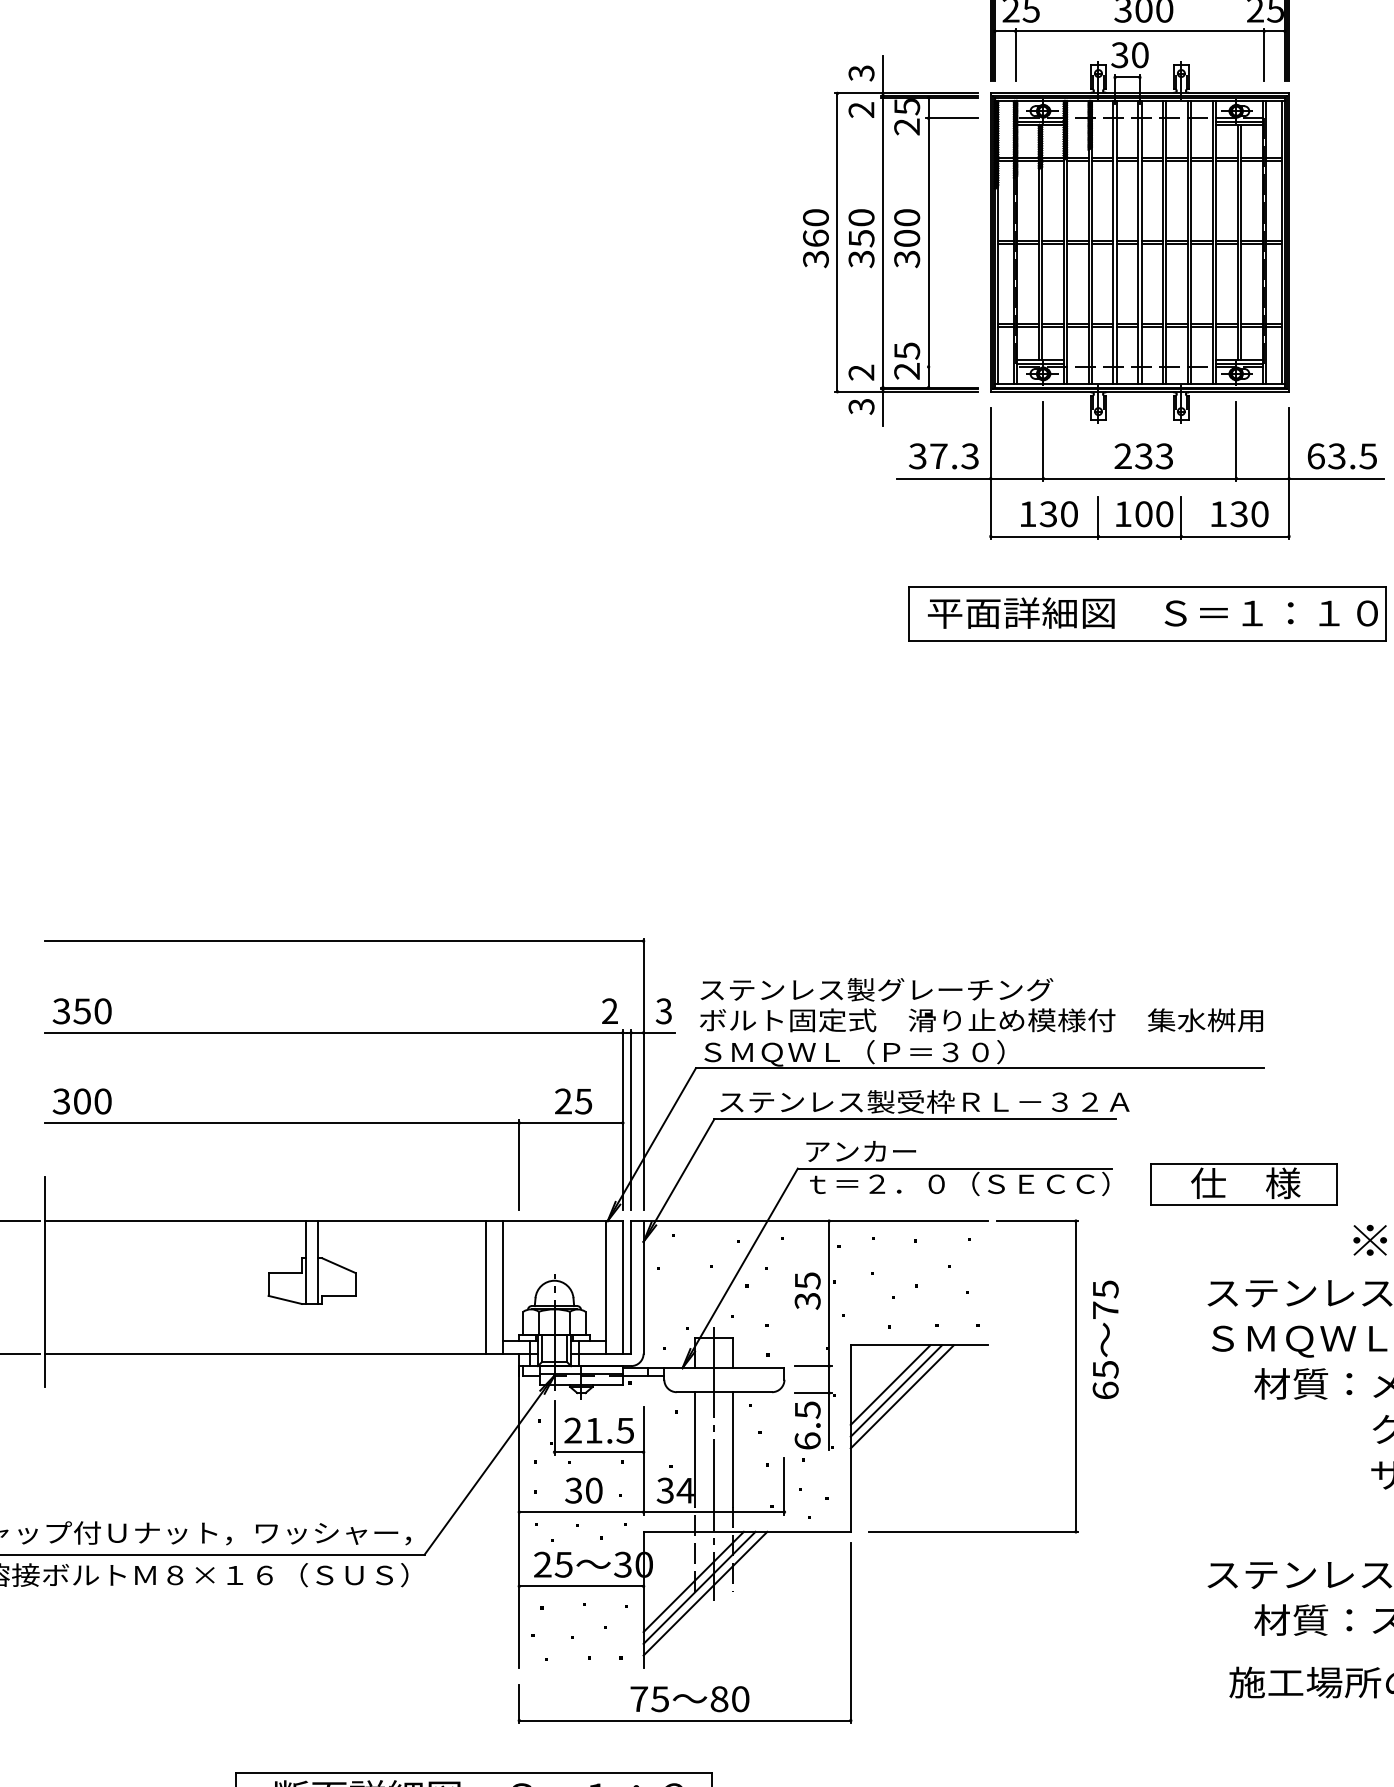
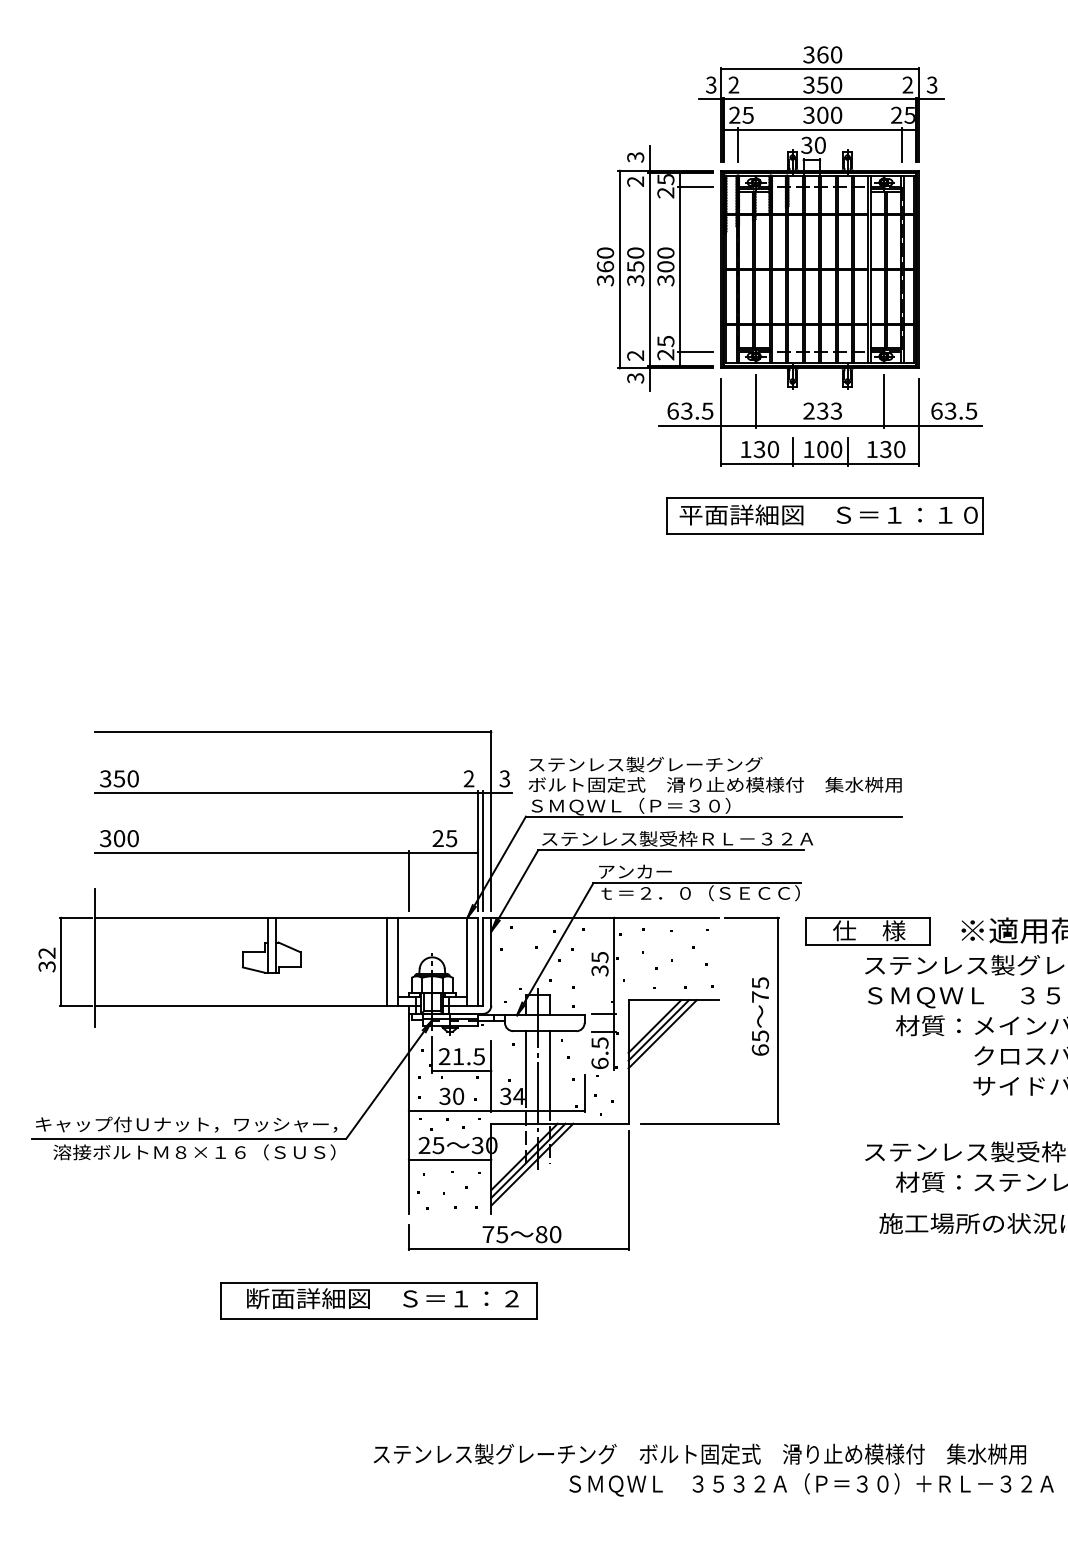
line: (951, 366) -> (695, 351), added
text: (944, 455) -> (690, 410), 37.3 -> 63.5
part: (1243, 1184) -> (867, 931), moved
text: (1105, 1339) -> (760, 1016), moved

